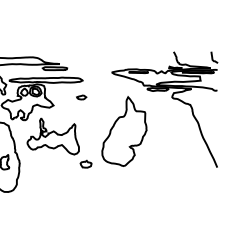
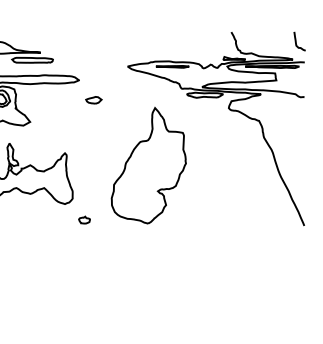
part: (81, 97) -> (93, 100), moved
part: (85, 163) -> (83, 219), size x0.6

